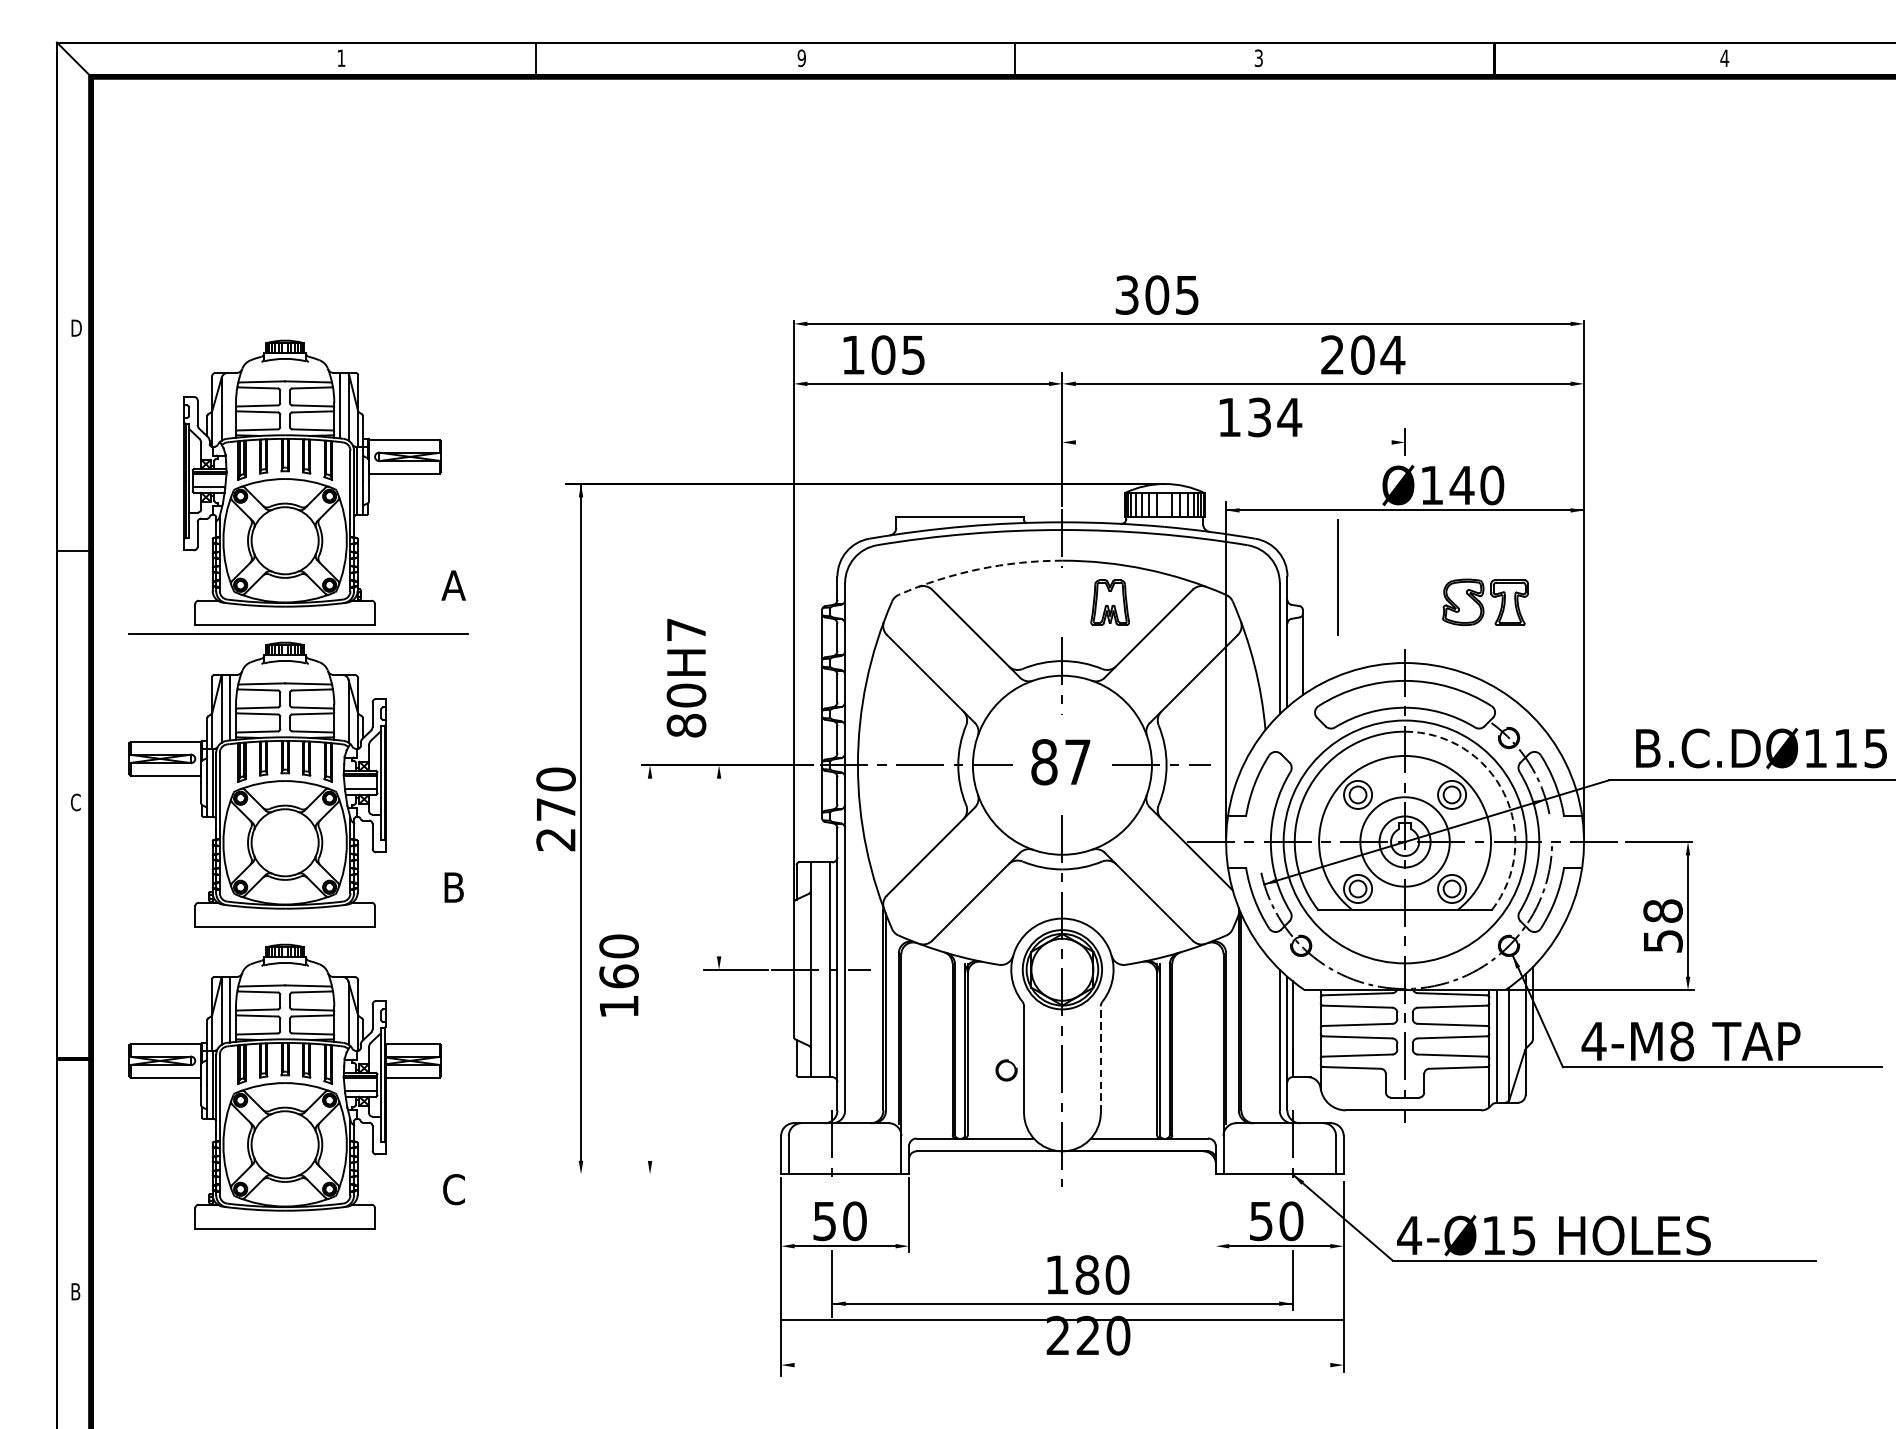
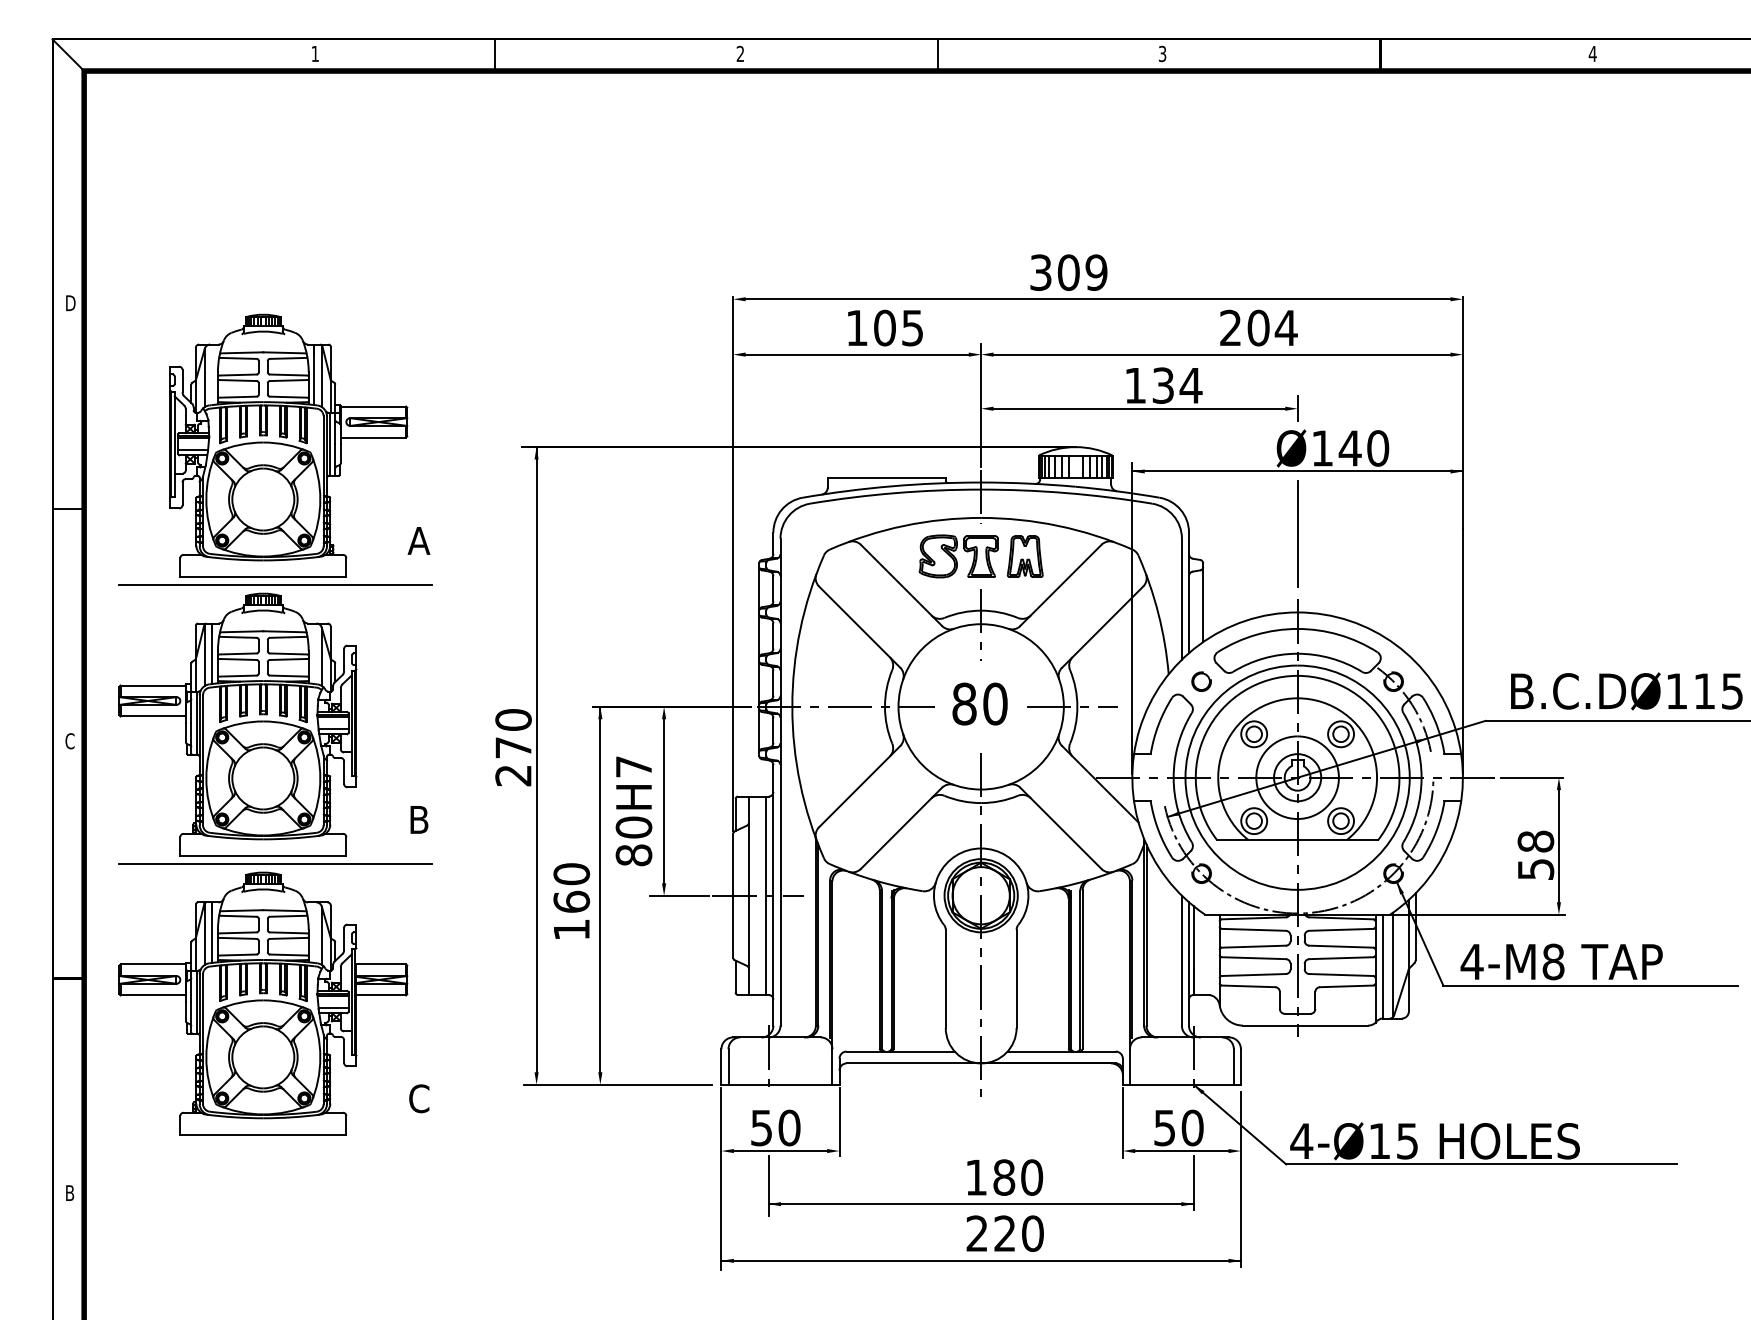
text: (801, 58) -> (740, 54), 9 -> 2
text: (1187, 294) -> (1096, 272), 305 -> 309
text: (884, 354) -> (885, 327), moved
line: (1234, 442) -> (1140, 408), added
arc: (978, 568) -> (903, 525), dashed -> solid
line: (1337, 577) -> (1297, 533), moved
part: (1485, 602) -> (958, 556), moved
text: (685, 678) -> (633, 811), moved
text: (1077, 761) -> (995, 703), 87 -> 80
arc: (1504, 793) -> (1389, 732), dashed -> solid
line: (719, 867) -> (664, 801), added
line: (298, 935) -> (275, 864), added
line: (650, 963) -> (600, 889), added
line: (1100, 1059) -> (1016, 978), dashed -> solid
part: (1006, 1070) -> (1201, 681), moved
line: (668, 1174) -> (617, 1084), added
line: (1215, 1215) -> (1122, 1122), added
line: (1061, 1319) -> (980, 1260), moved

